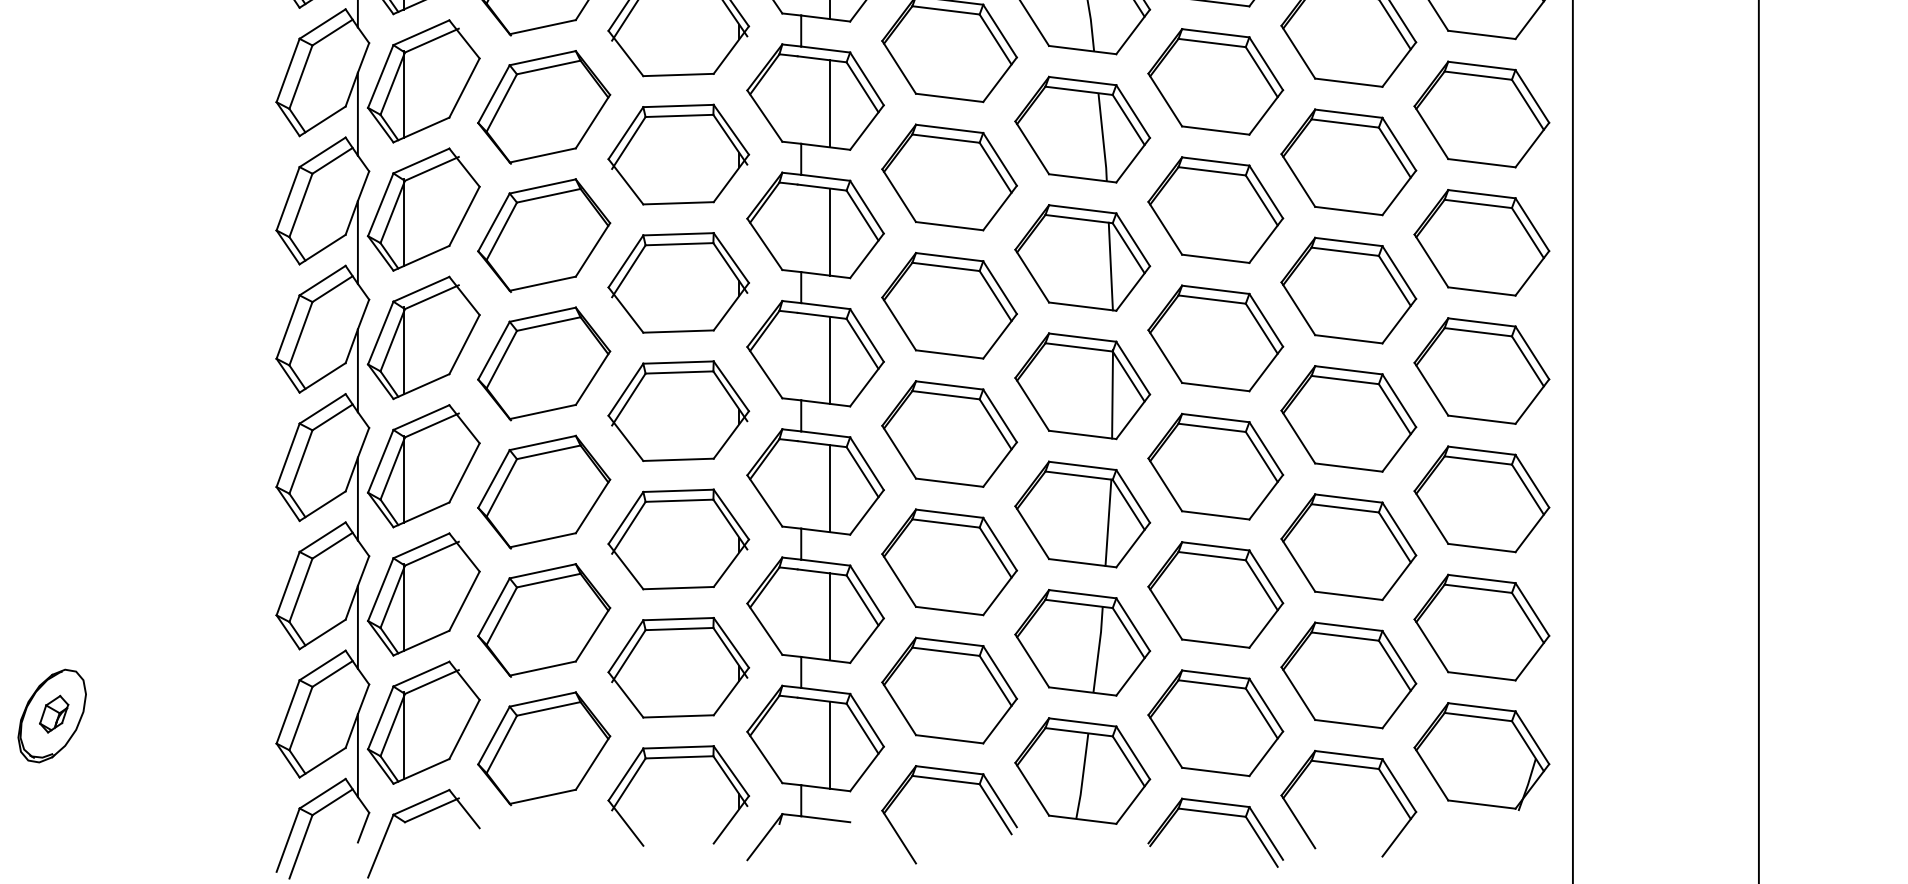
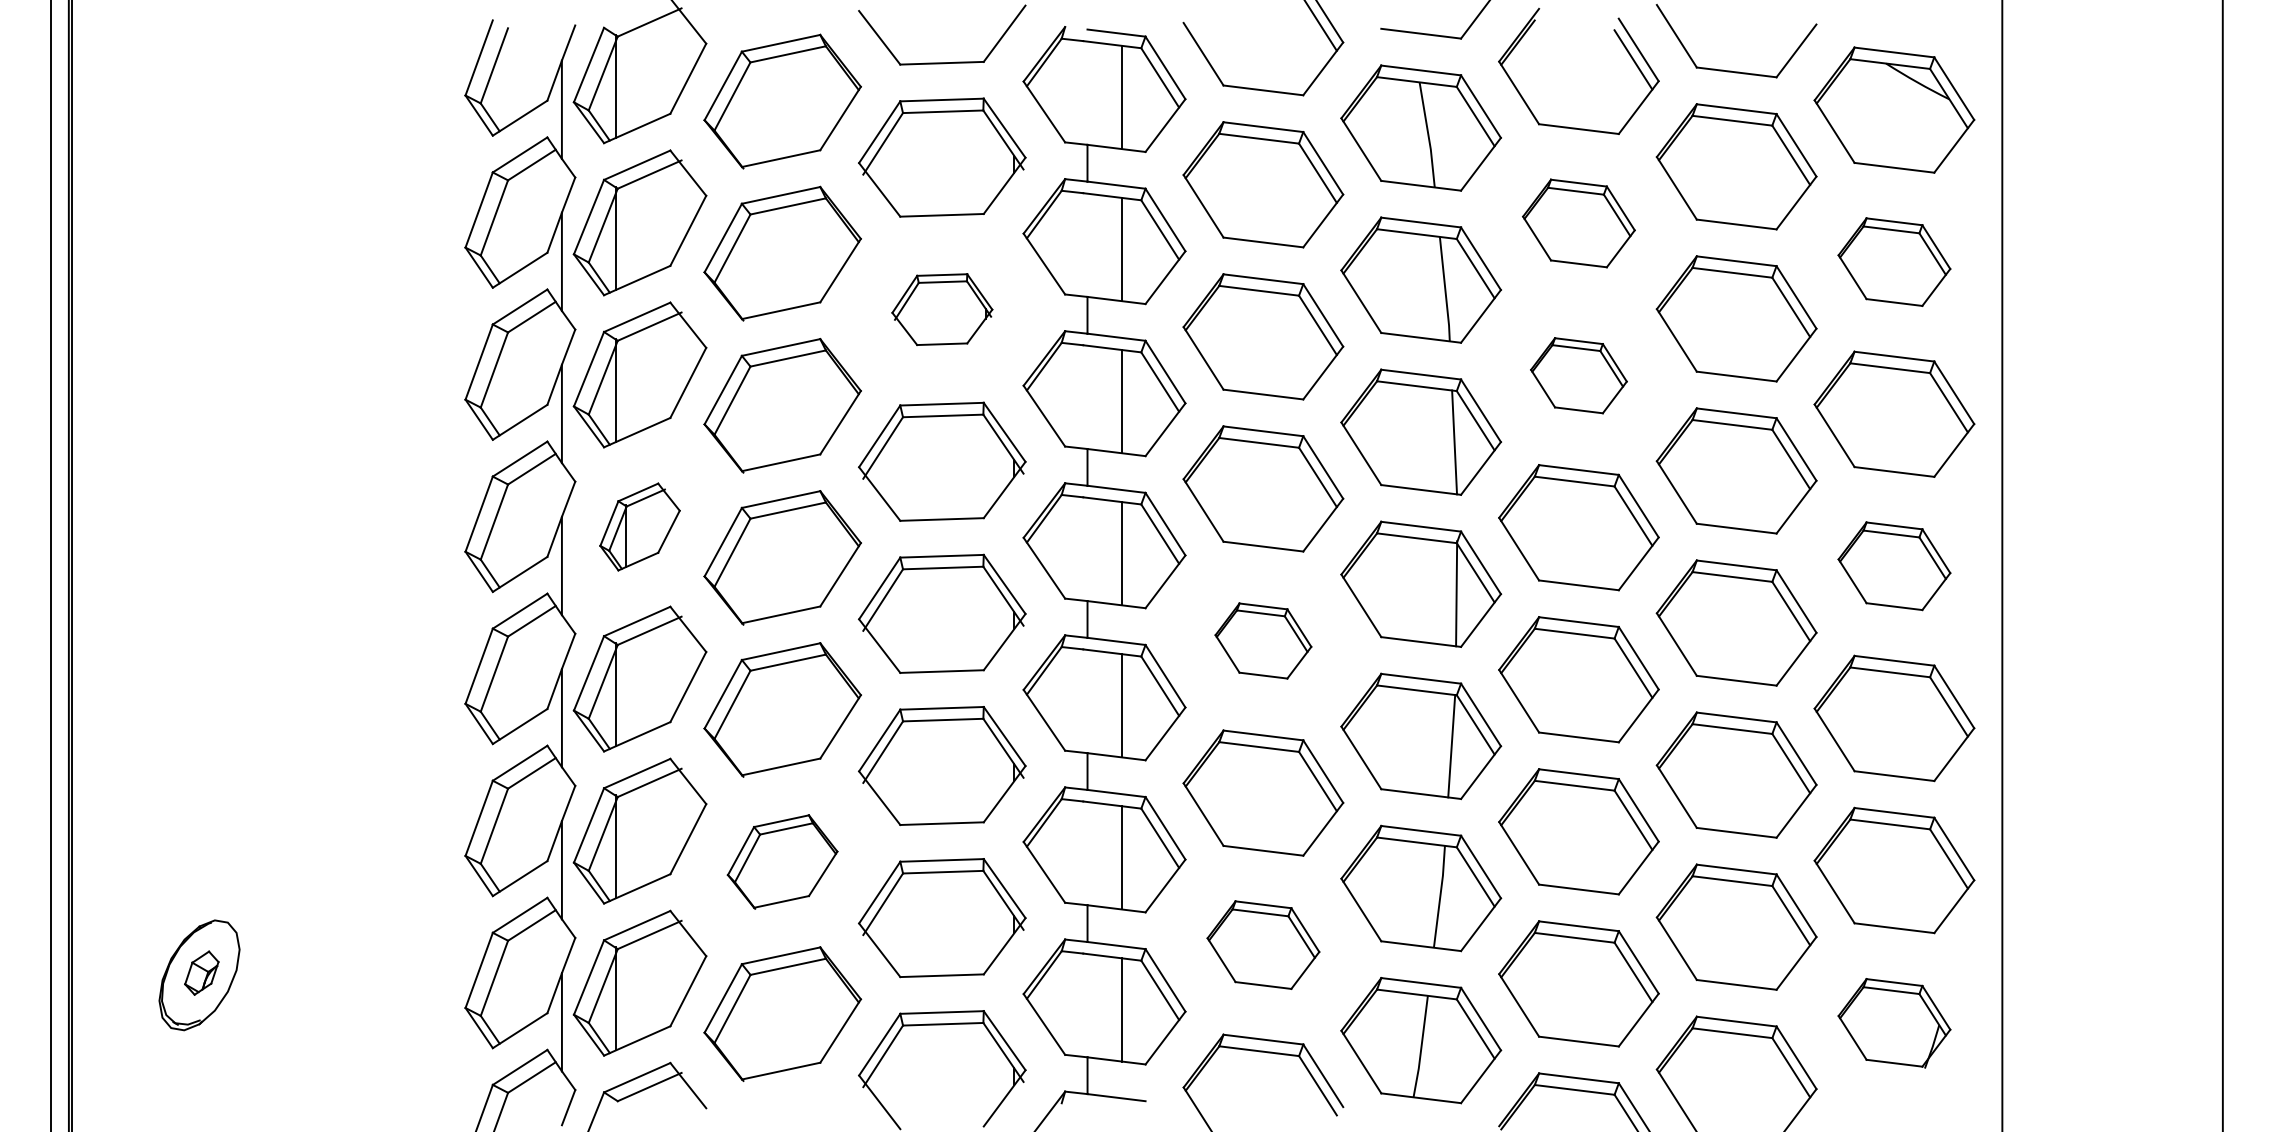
part: (1215, 81) -> (1578, 223), size x0.7
part: (1481, 113) -> (1894, 261), size x0.7
part: (678, 154) -> (942, 309), size x0.6
part: (1215, 210) -> (1578, 375), size x0.6
part: (423, 337) -> (639, 526), size x0.6
part: (1481, 370) -> (1894, 565), size x0.7
part: (949, 433) -> (1263, 640), size x0.6
part: (543, 620) -> (782, 861), size x0.7
part: (949, 690) -> (1263, 944), size x0.7
part: (1481, 756) -> (1894, 1023), size x0.7

